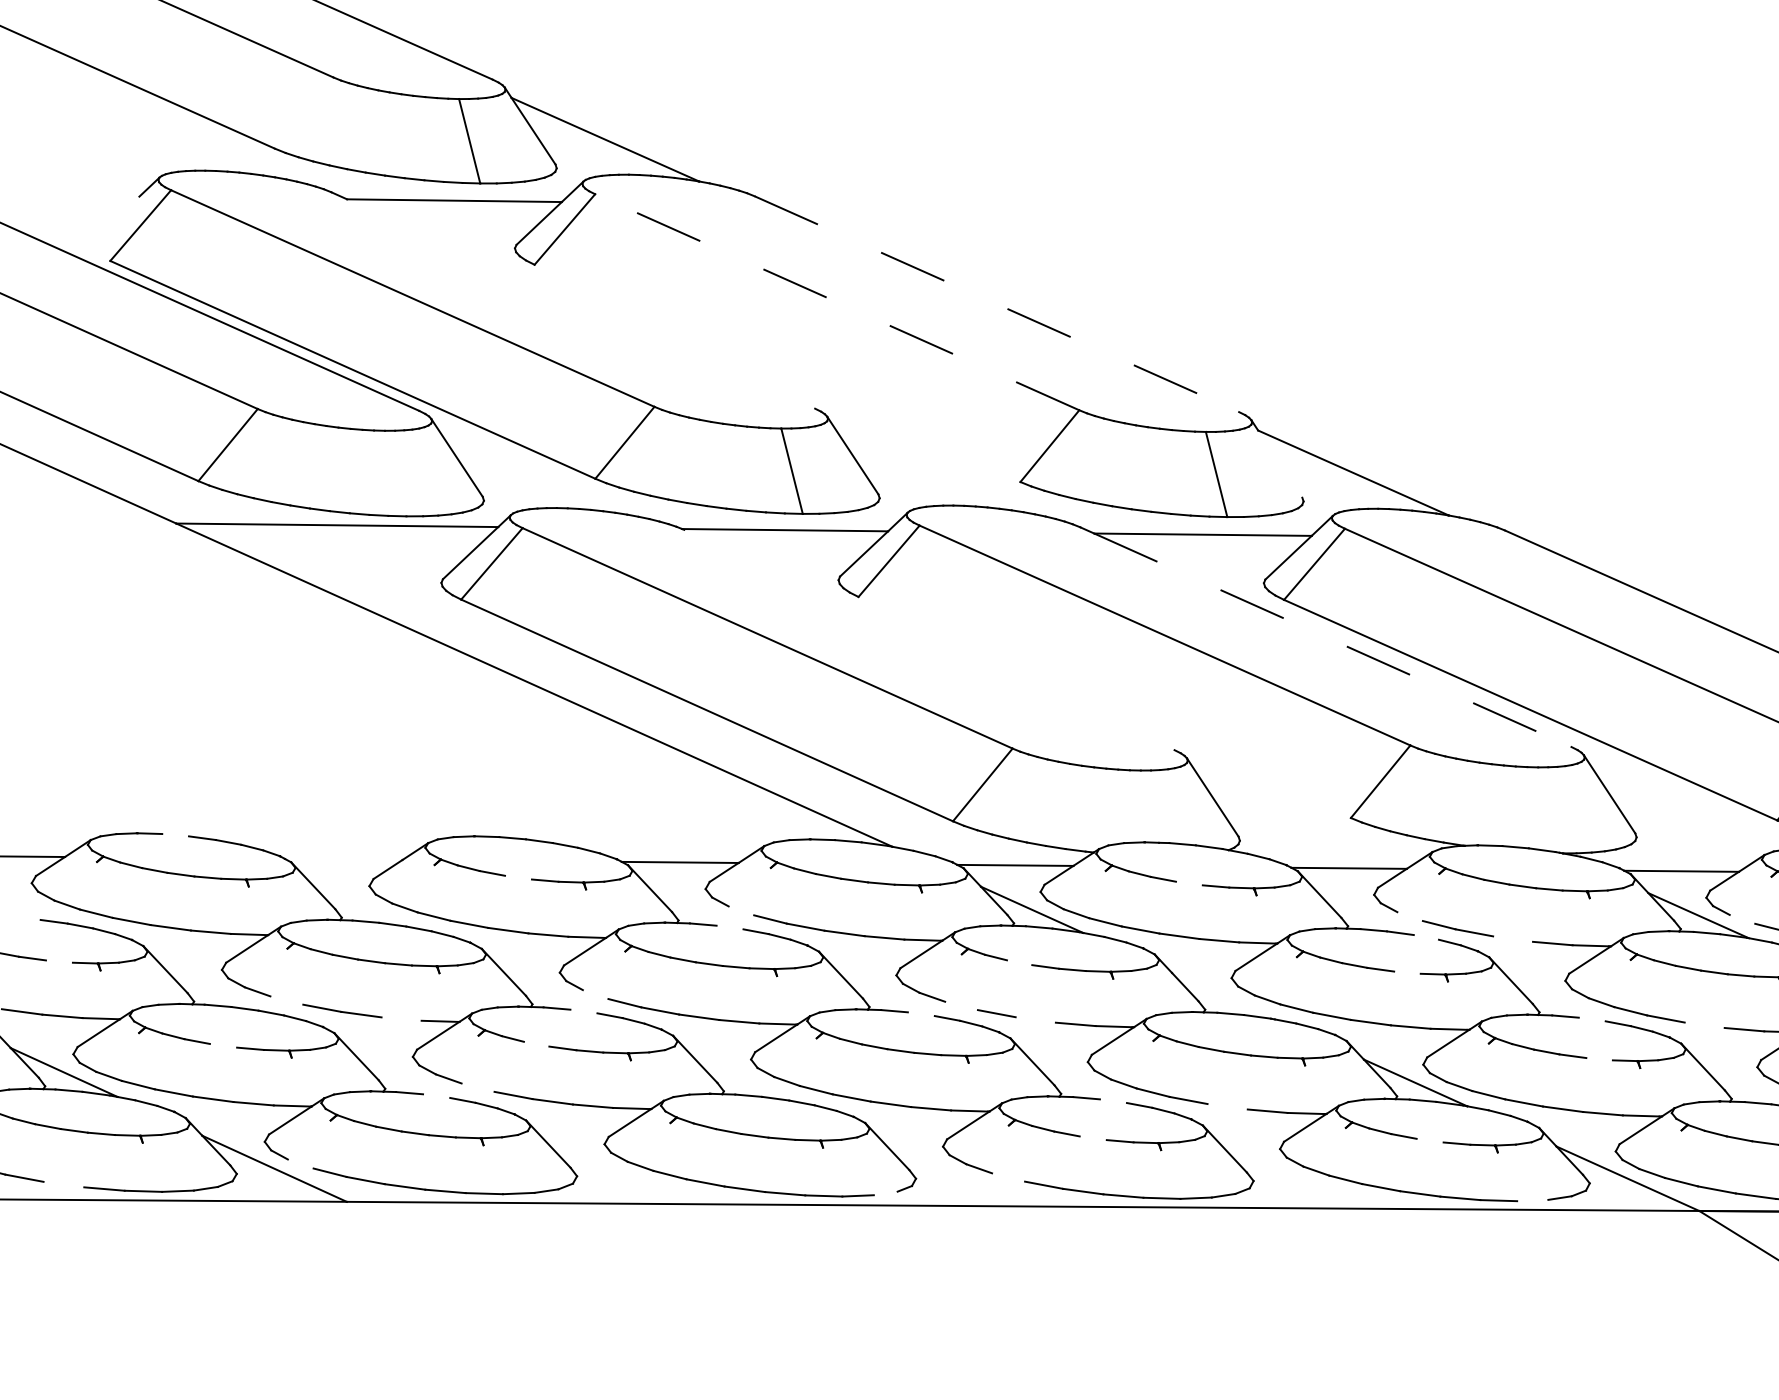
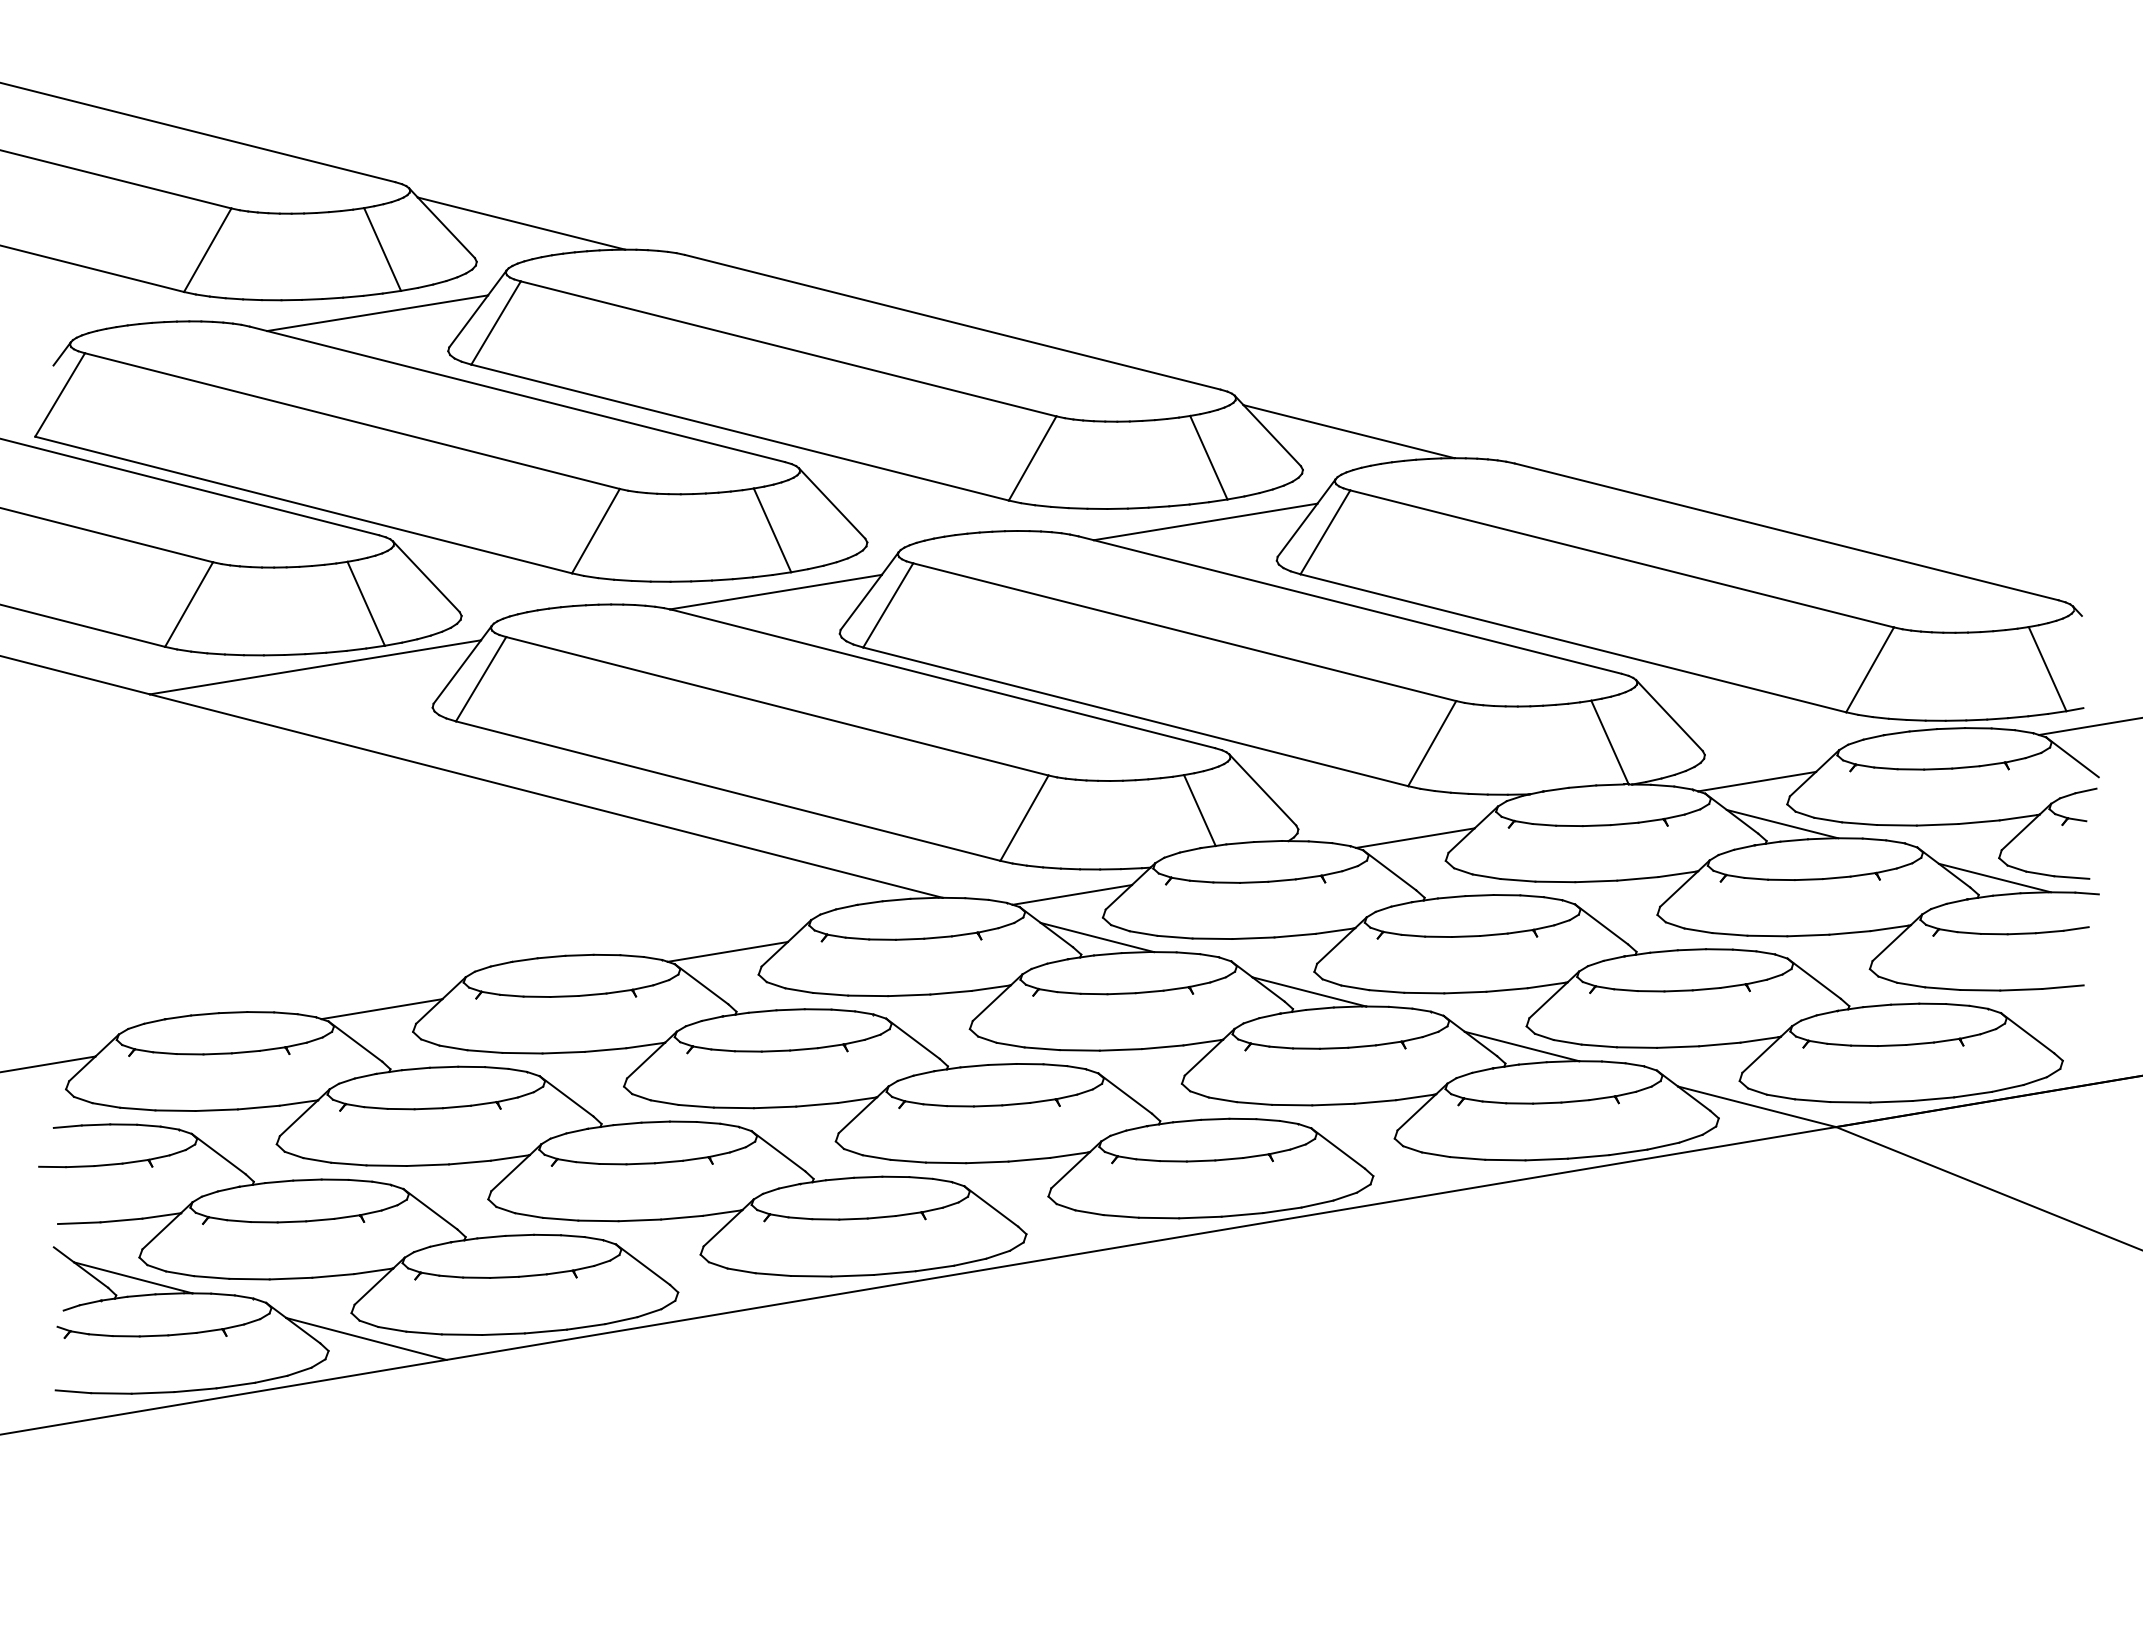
line: (304, 112) -> (207, 249), added
line: (837, 301) -> (788, 348), dashed -> solid
line: (581, 304) -> (526, 396), added
line: (997, 304) -> (953, 322), dashed -> solid
line: (776, 373) -> (739, 432), added
line: (1279, 463) -> (1271, 435), added
line: (395, 473) -> (365, 603), added
line: (929, 639) -> (943, 678), added
line: (1333, 640) -> (1358, 607), dashed -> solid
line: (1104, 707) -> (1135, 716), added
line: (1149, 806) -> (1199, 810), added
line: (1548, 809) -> (1609, 742), added
line: (175, 835) -> (205, 1014), added
line: (343, 859) -> (381, 1009), added
line: (518, 876) -> (564, 995), added
line: (1189, 882) -> (1254, 881), added
line: (741, 910) -> (799, 990), added
line: (1410, 916) -> (1486, 876), added
line: (26, 918) -> (67, 1126), added
line: (1742, 918) -> (1828, 819), added
line: (729, 927) -> (790, 1009), added
line: (1425, 937) -> (1506, 895), added
line: (1513, 939) -> (1596, 881), added
line: (59, 961) -> (108, 1164), added
line: (1019, 962) -> (1093, 993), added
line: (1407, 972) -> (1493, 934), added
line: (595, 994) -> (664, 1102), added
line: (1223, 995) -> (1309, 991), added
line: (286, 999) -> (348, 1163), added
line: (960, 1005) -> (1041, 1048), added
line: (583, 1010) -> (655, 1121), added
line: (921, 1013) -> (1002, 1063), added
line: (401, 1018) -> (469, 1162), added
line: (1035, 1019) -> (1120, 1049), added
line: (1591, 1019) -> (1691, 949), added
line: (1704, 1025) -> (1808, 935), added
line: (536, 1043) -> (612, 1163), added
line: (223, 1045) -> (291, 1221), added
line: (1599, 1058) -> (1706, 988), added
line: (477, 1086) -> (560, 1218), added
line: (436, 1095) -> (519, 1234), added
line: (1113, 1100) -> (1215, 1118), added
line: (1227, 1106) -> (1333, 1104), added
line: (1092, 1137) -> (1200, 1160), added
line: (1430, 1140) -> (1547, 1102), added
line: (300, 1164) -> (392, 1329), added
line: (1007, 1177) -> (1120, 1216), added
line: (63, 1184) -> (152, 1392), added
line: (885, 1193) -> (997, 1254), added
line: (1533, 1199) -> (1663, 1145), added

